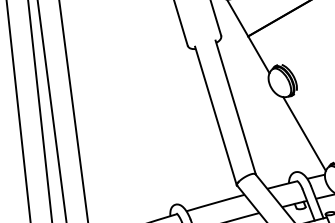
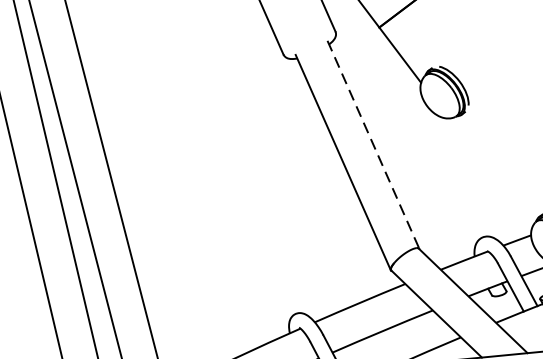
line: (235, 107) -> (373, 144), solid -> dashed
line: (304, 133) -> (489, 172), removed

